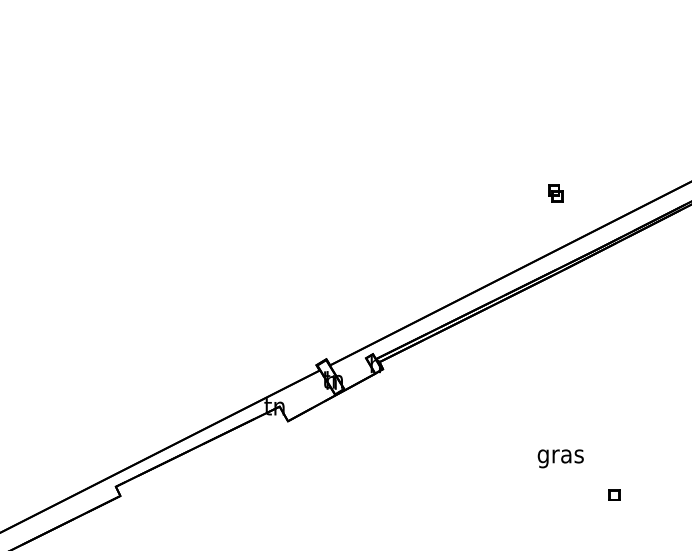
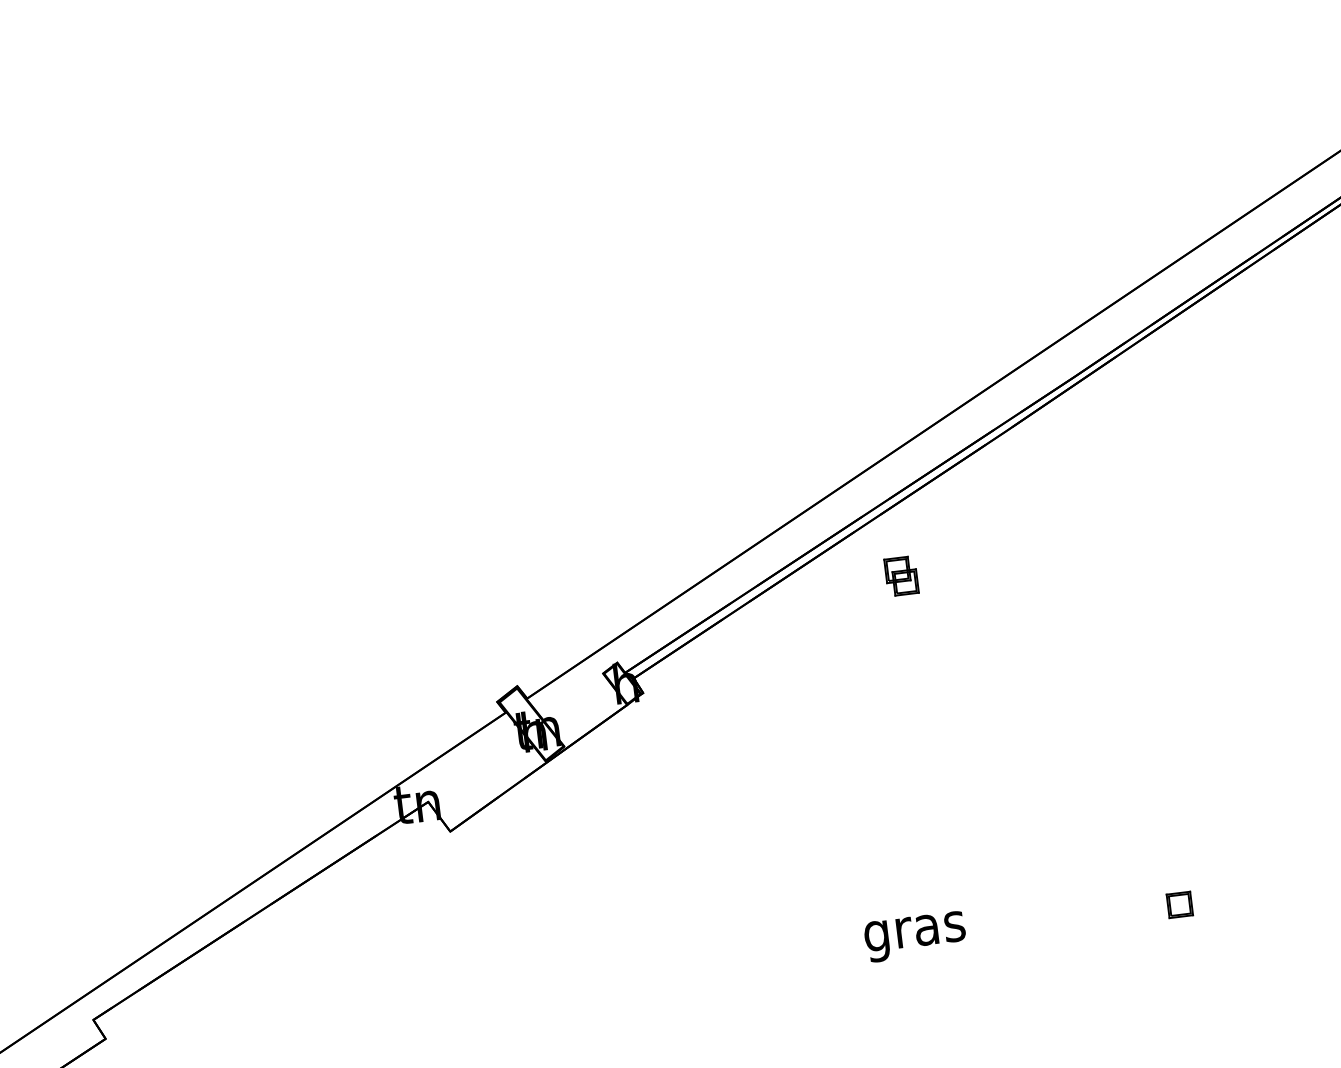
part: (555, 193) -> (901, 575), moved
text: (560, 458) -> (914, 936), moved

